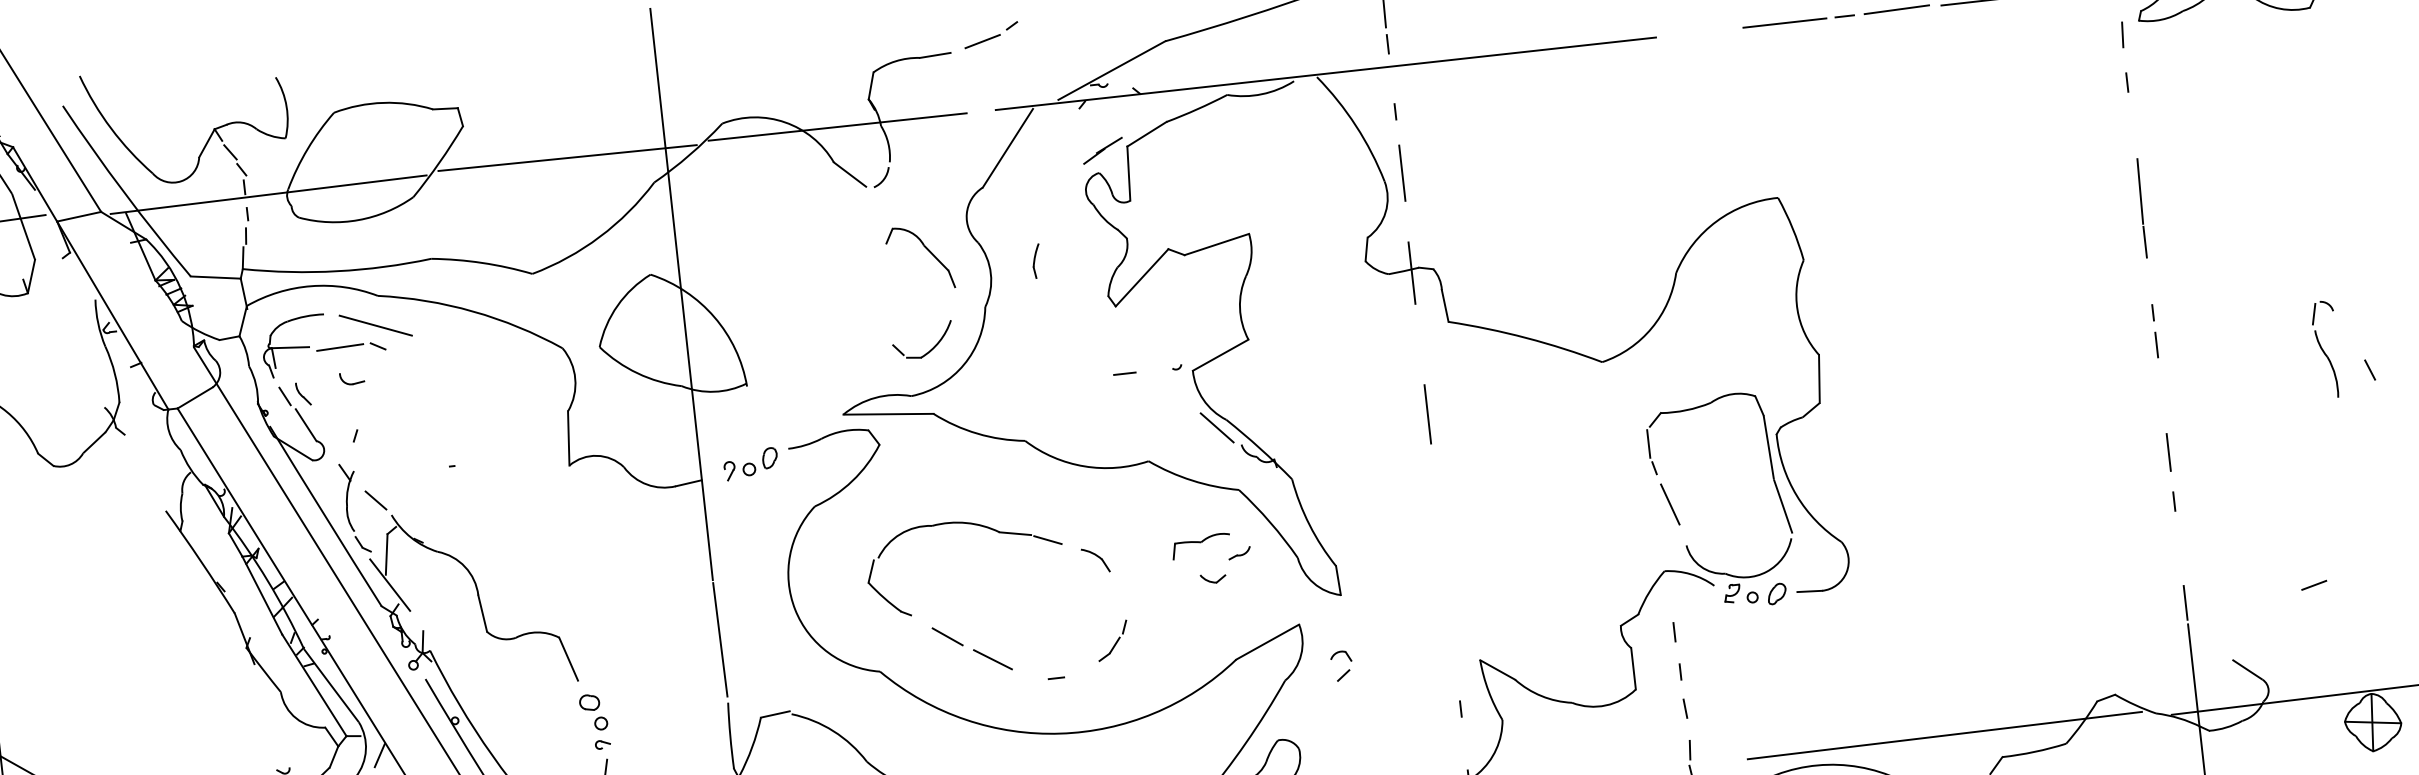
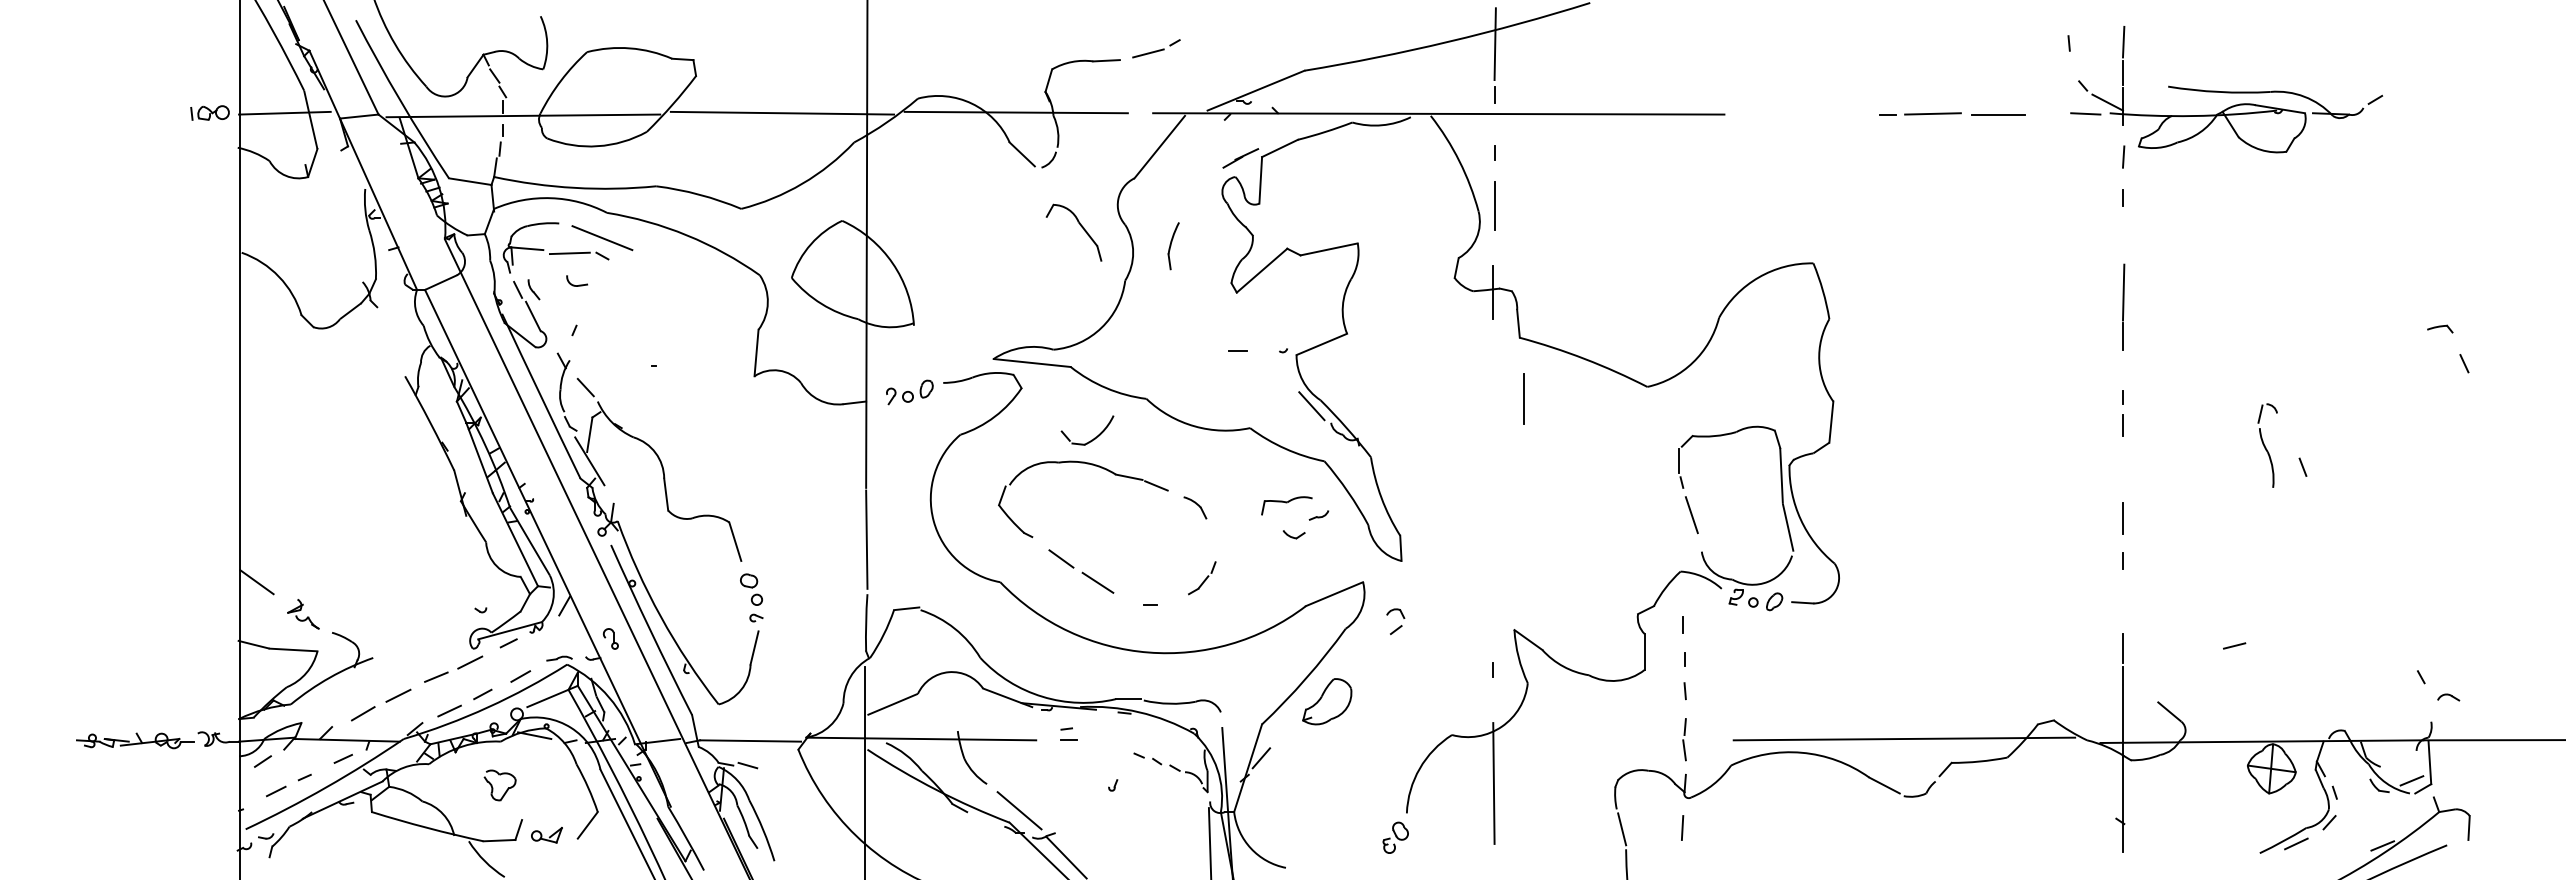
line: (1784, 23) -> (1835, 114), removed
part: (1036, 261) -> (1173, 246), size x1.6
part: (928, 350) -> (1091, 439), moved
line: (1426, 414) -> (1523, 398), moved

